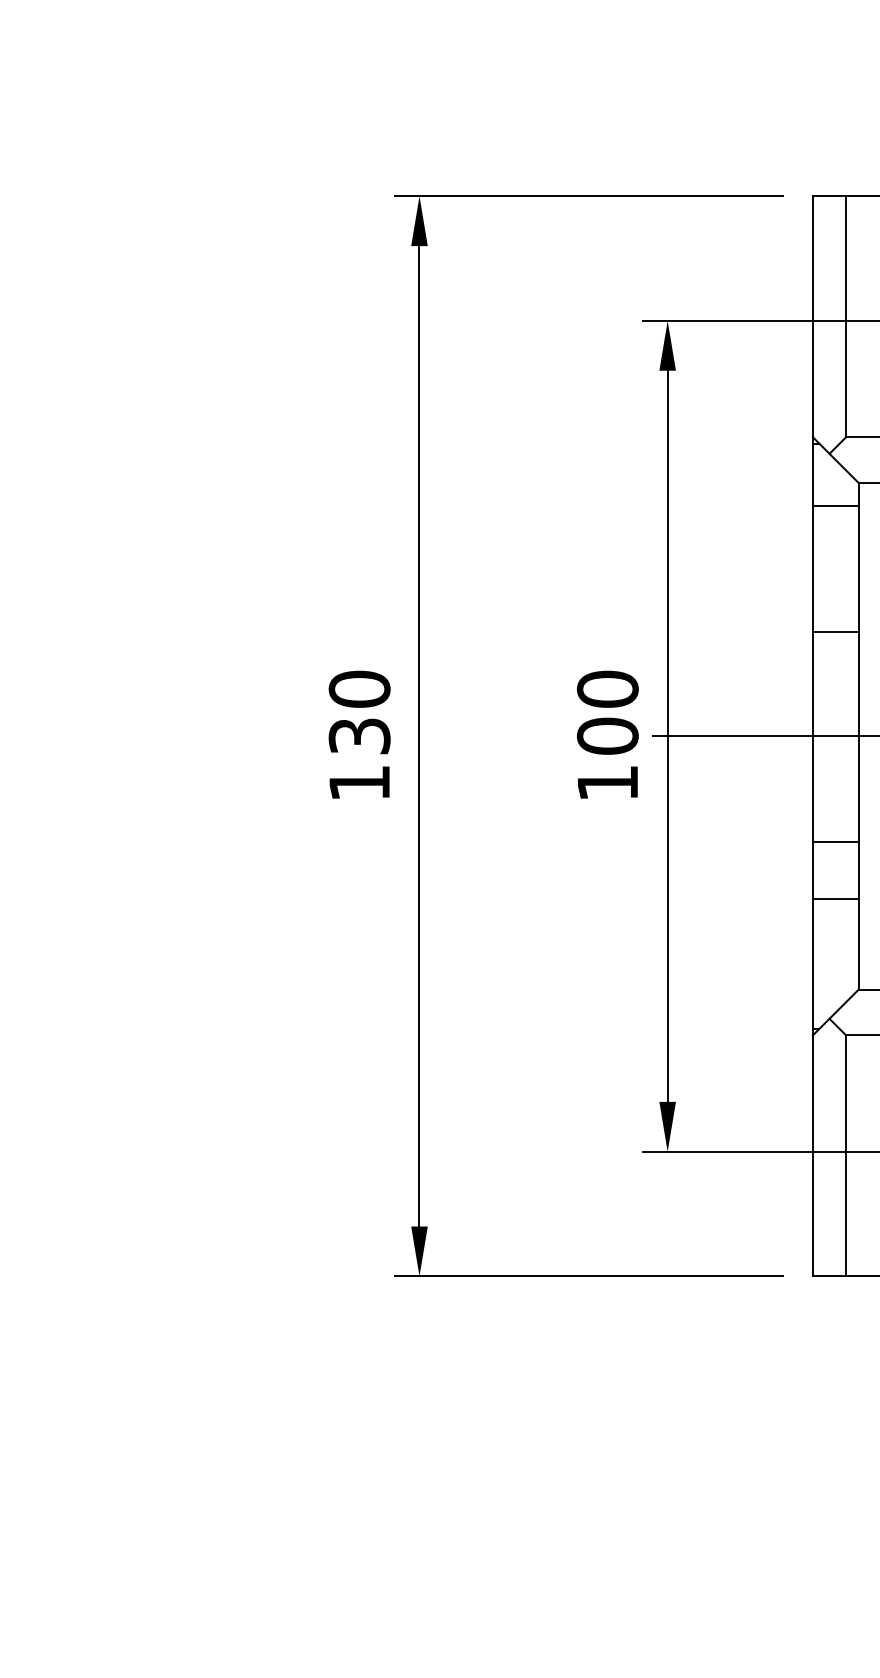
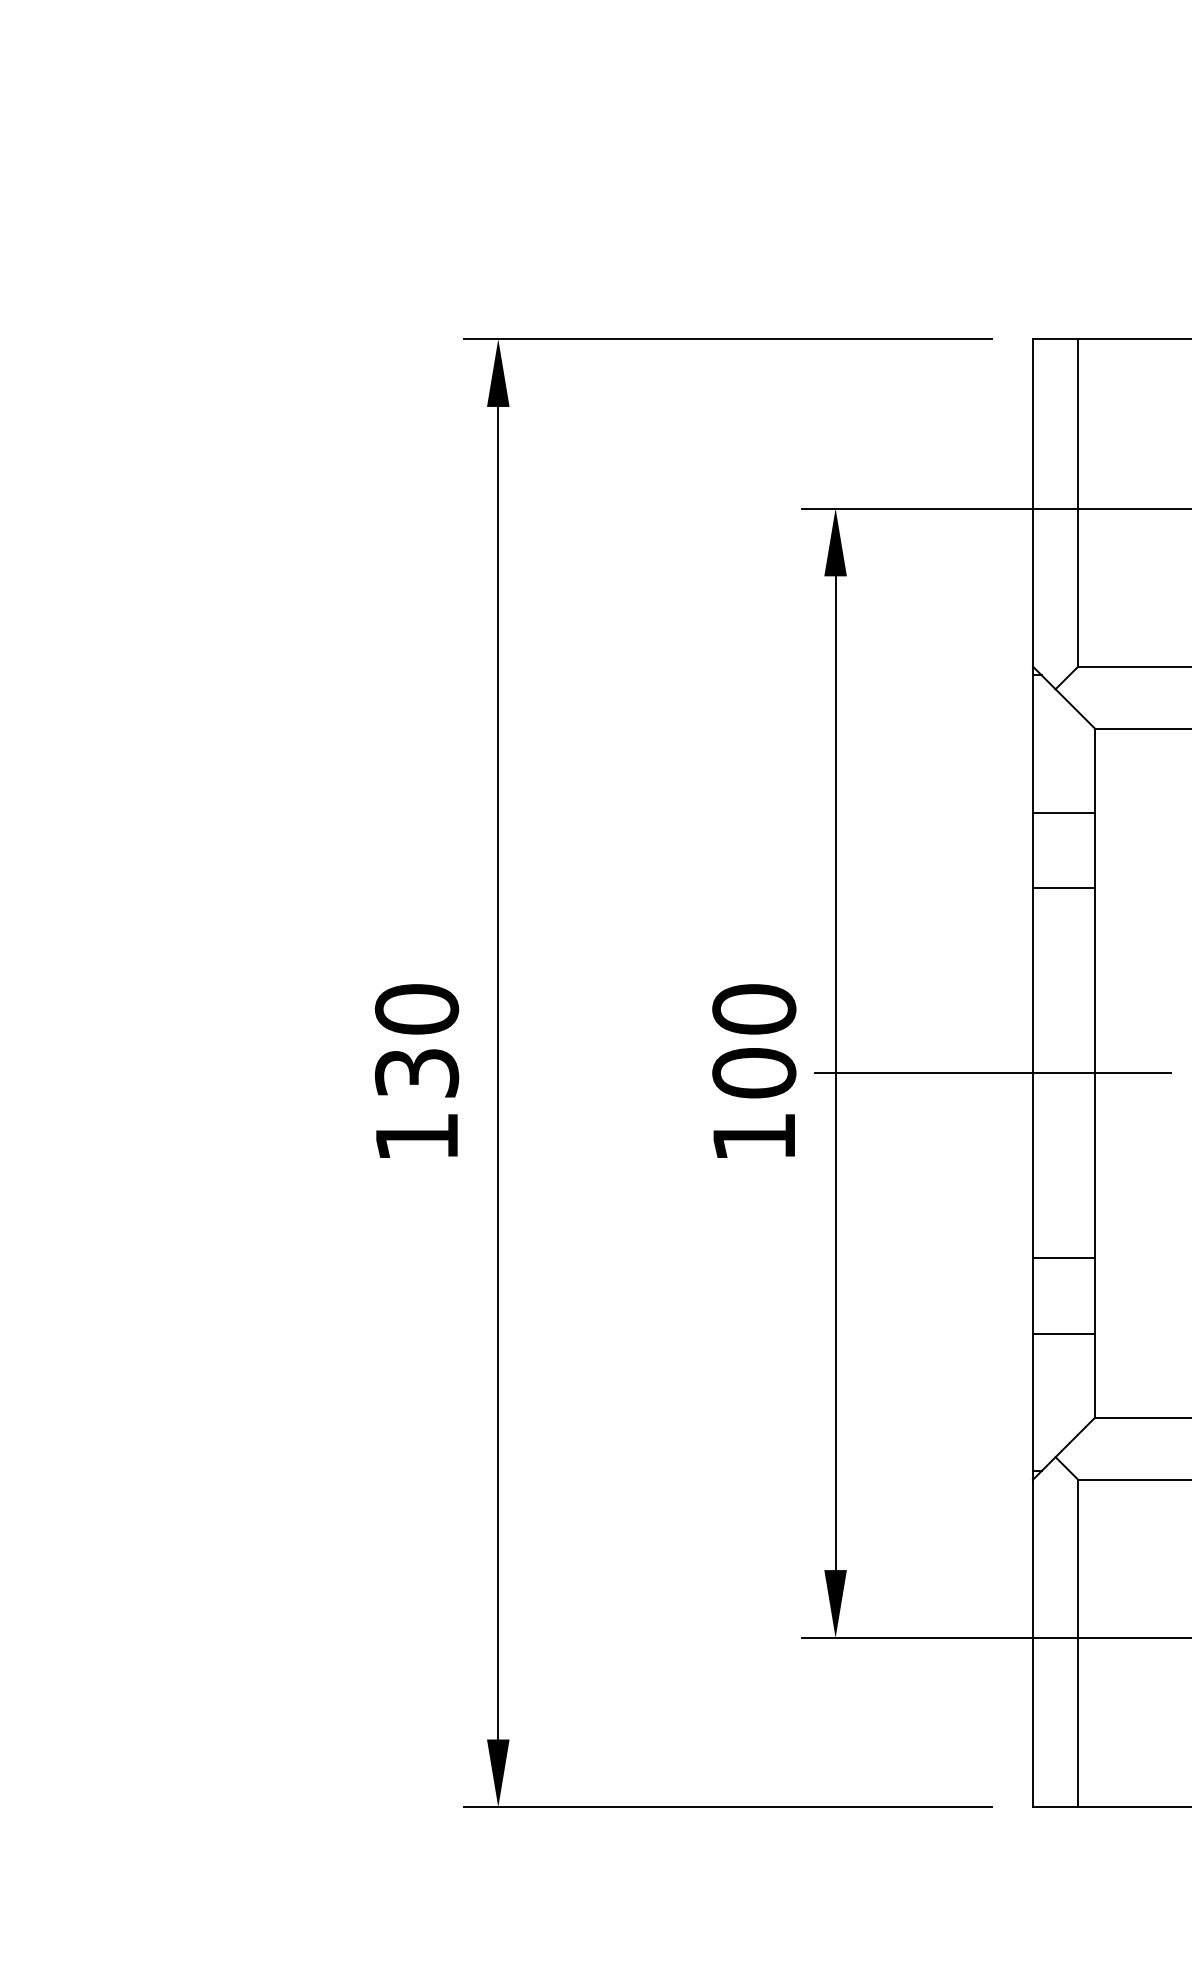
line: (835, 505) -> (1063, 812), moved
line: (835, 632) -> (1063, 888), moved
line: (835, 842) -> (1063, 1258), moved
line: (835, 898) -> (1063, 1333), moved

